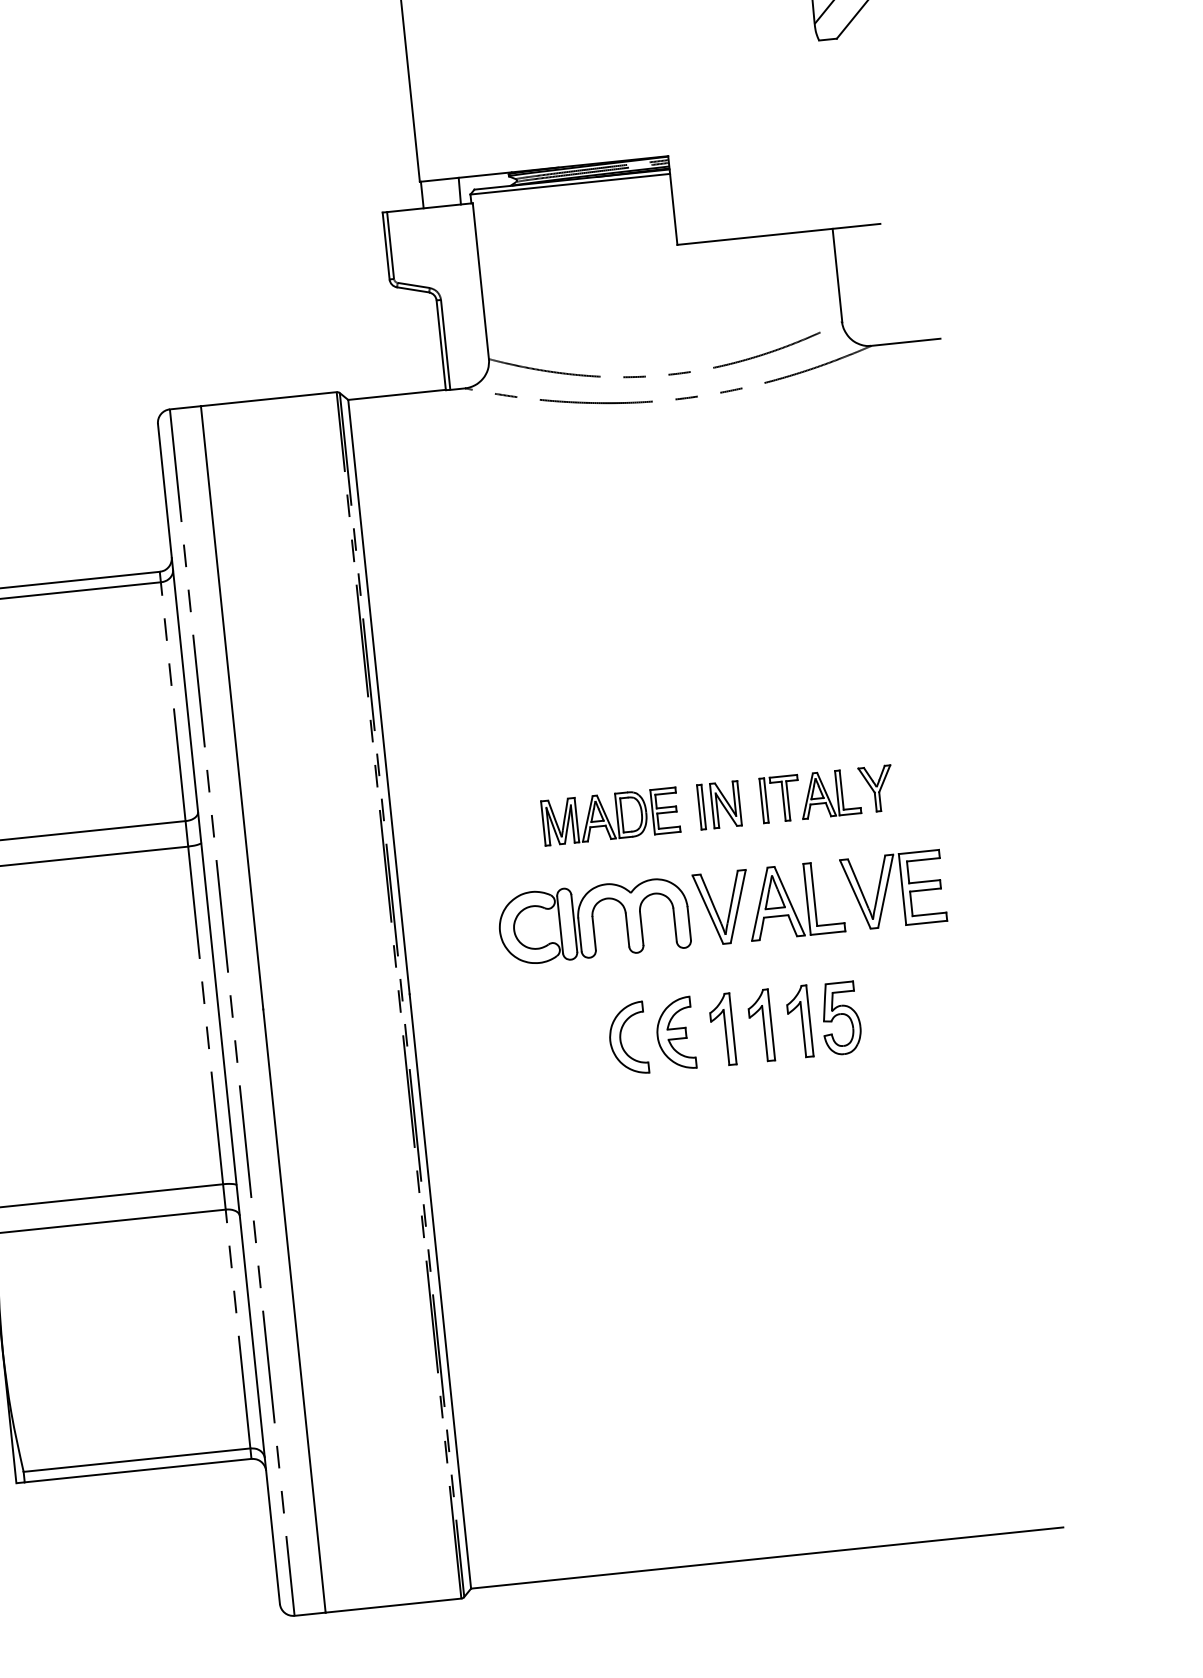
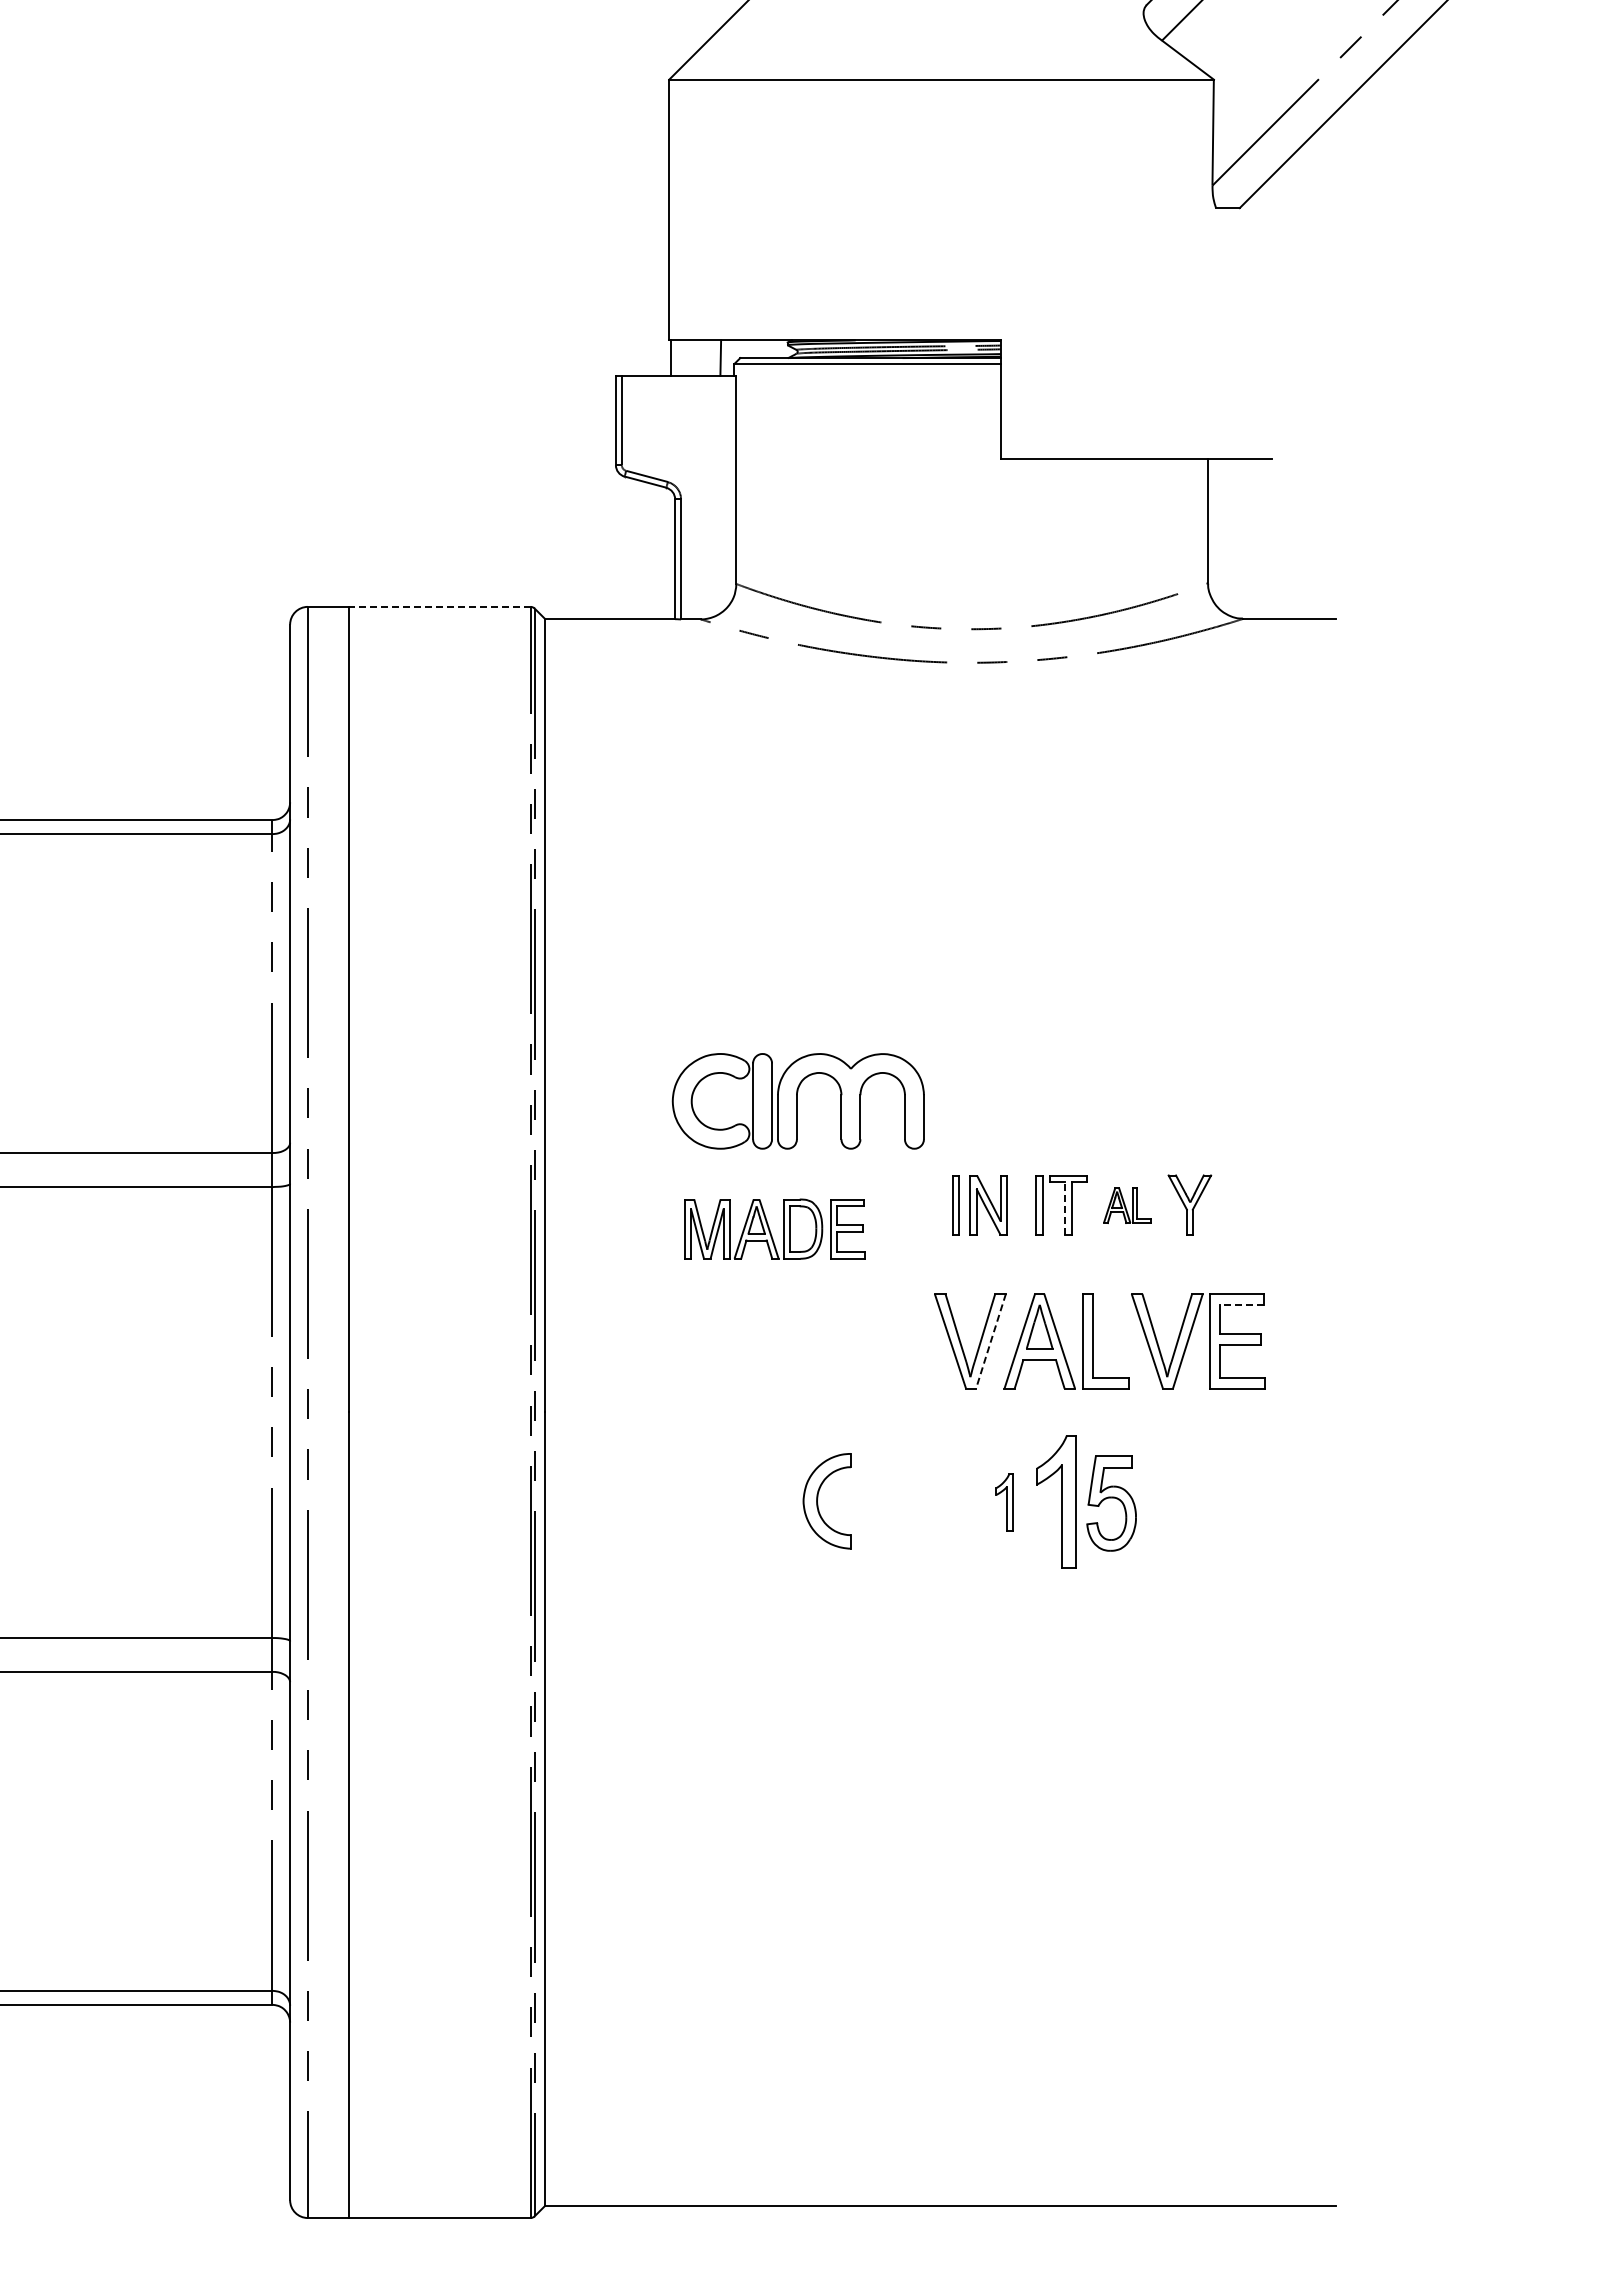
line: (268, 398) -> (439, 606), solid -> dashed
part: (829, 794) -> (1126, 1205), size x0.6
line: (783, 801) -> (1065, 1208), solid -> dashed
part: (610, 816) -> (774, 1228), moved
line: (923, 859) -> (1242, 1304), solid -> dashed
line: (737, 906) -> (990, 1341), solid -> dashed
part: (593, 921) -> (797, 1101), moved
part: (799, 1022) -> (1055, 1502), size x1.4
part: (760, 1026) -> (1004, 1502), size x0.6
part: (721, 1030) -> (952, 1502), removed
part: (674, 1034) -> (889, 1501), removed

